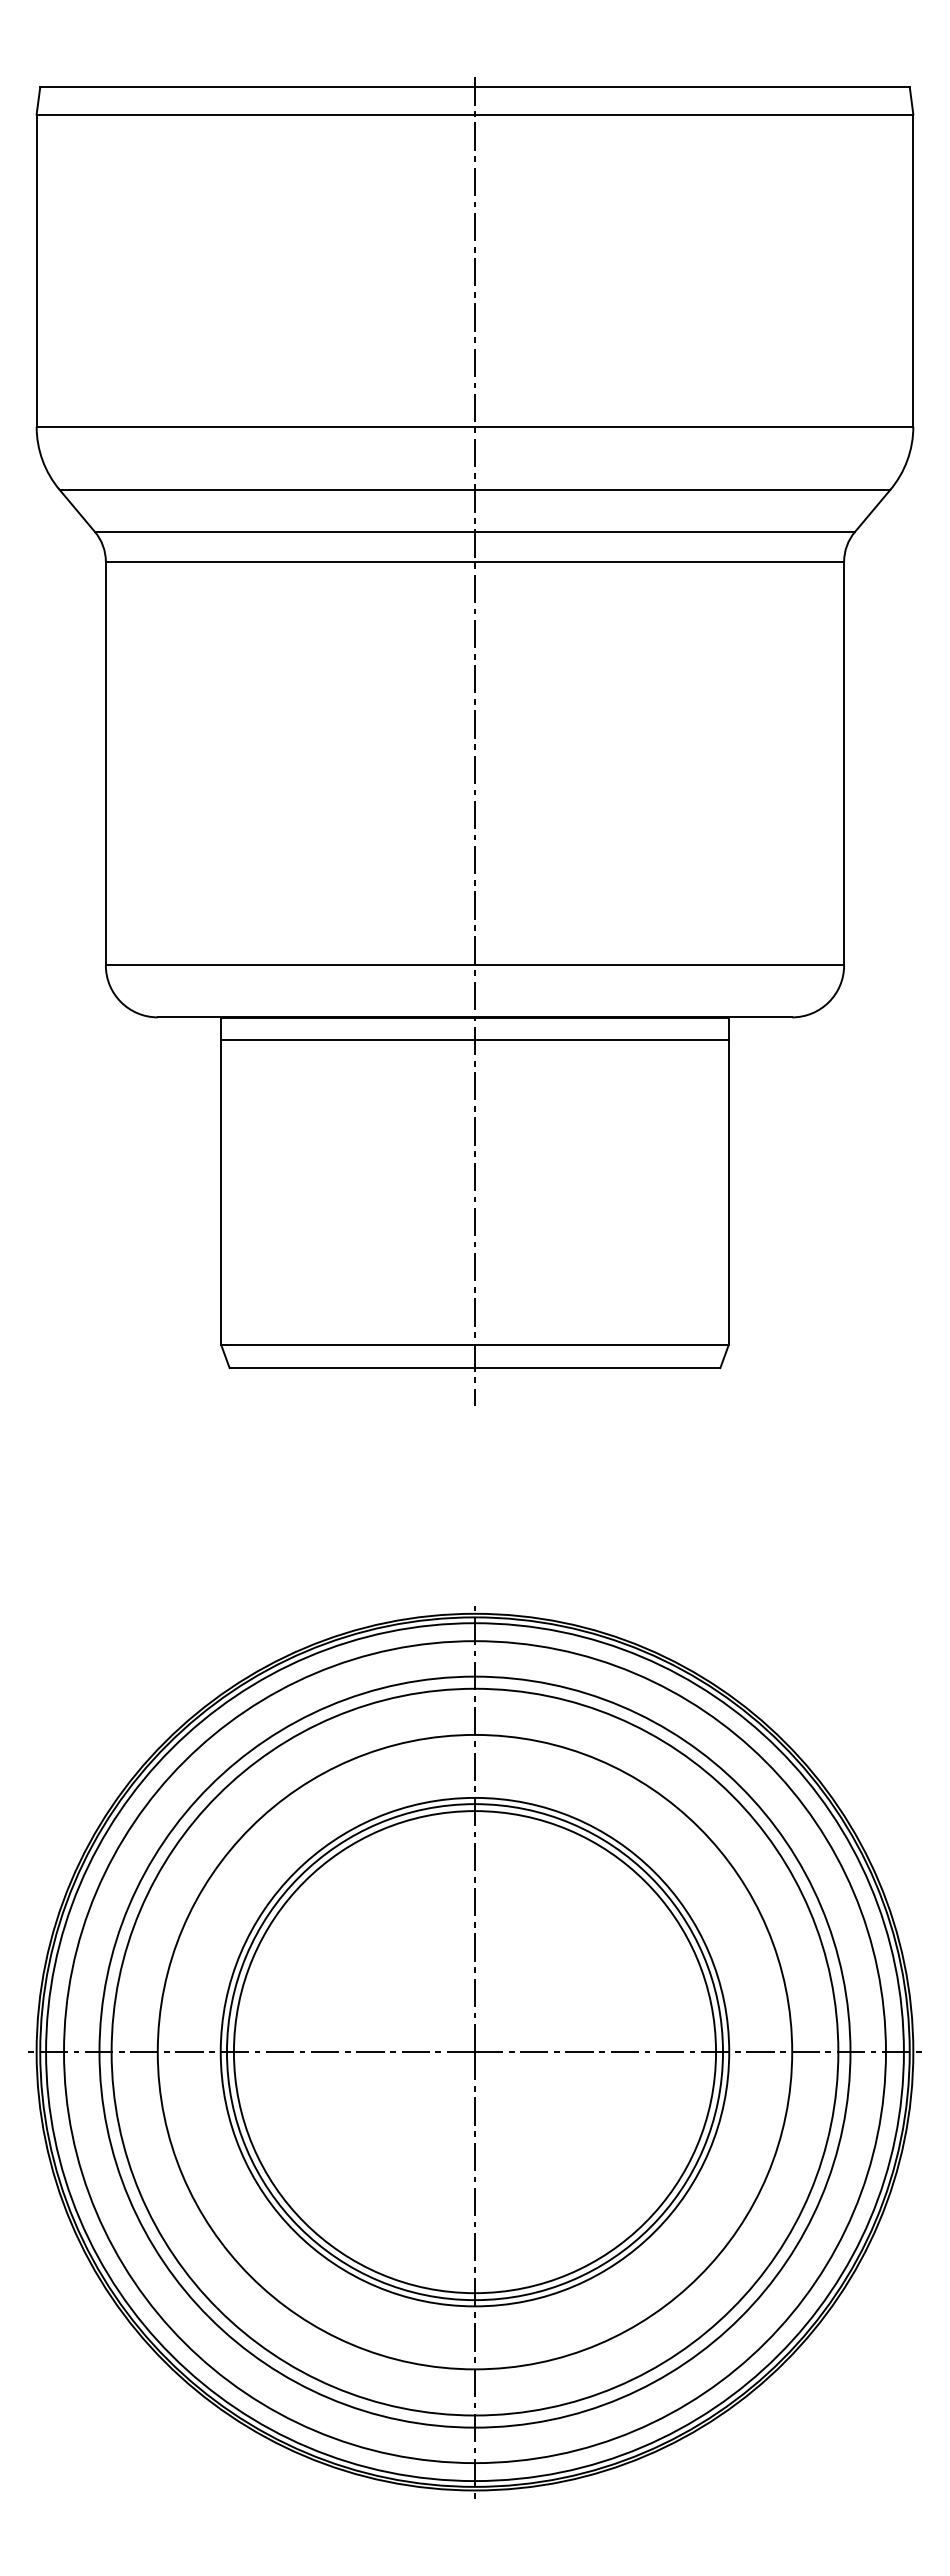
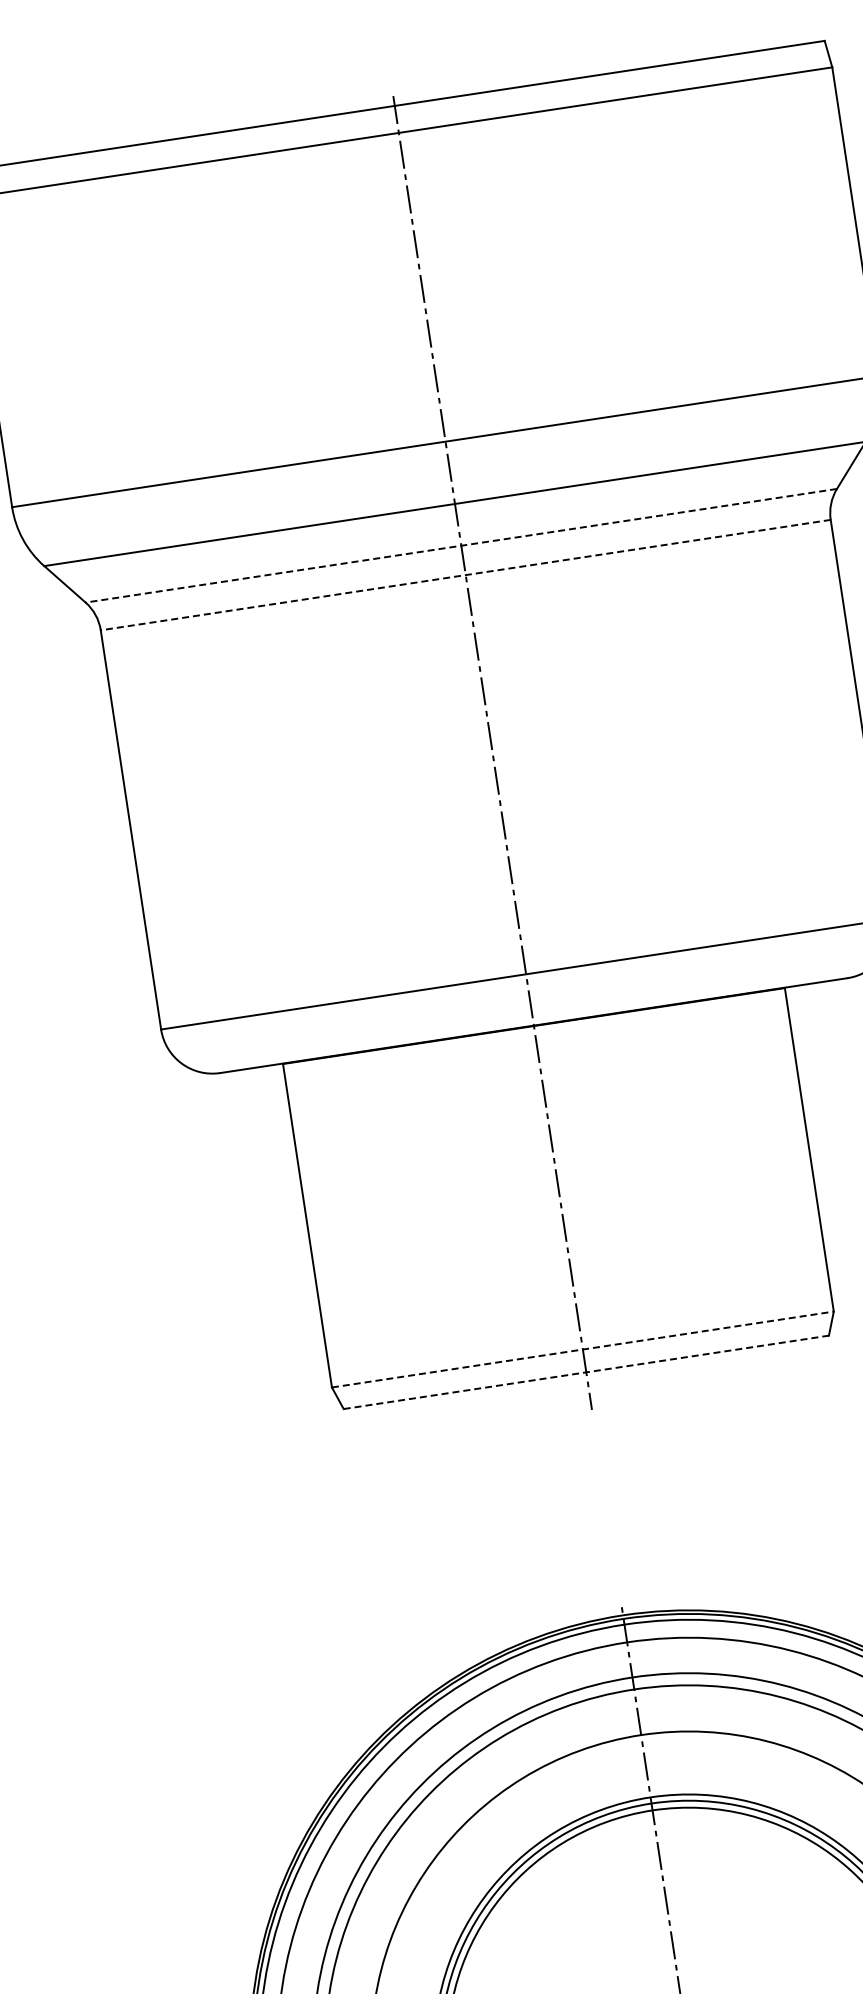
line: (475, 532) -> (461, 546), solid -> dashed
line: (474, 561) -> (465, 574), solid -> dashed
line: (474, 1040) -> (536, 1048), removed
line: (475, 1344) -> (583, 1348), solid -> dashed
line: (475, 1368) -> (586, 1372), solid -> dashed

